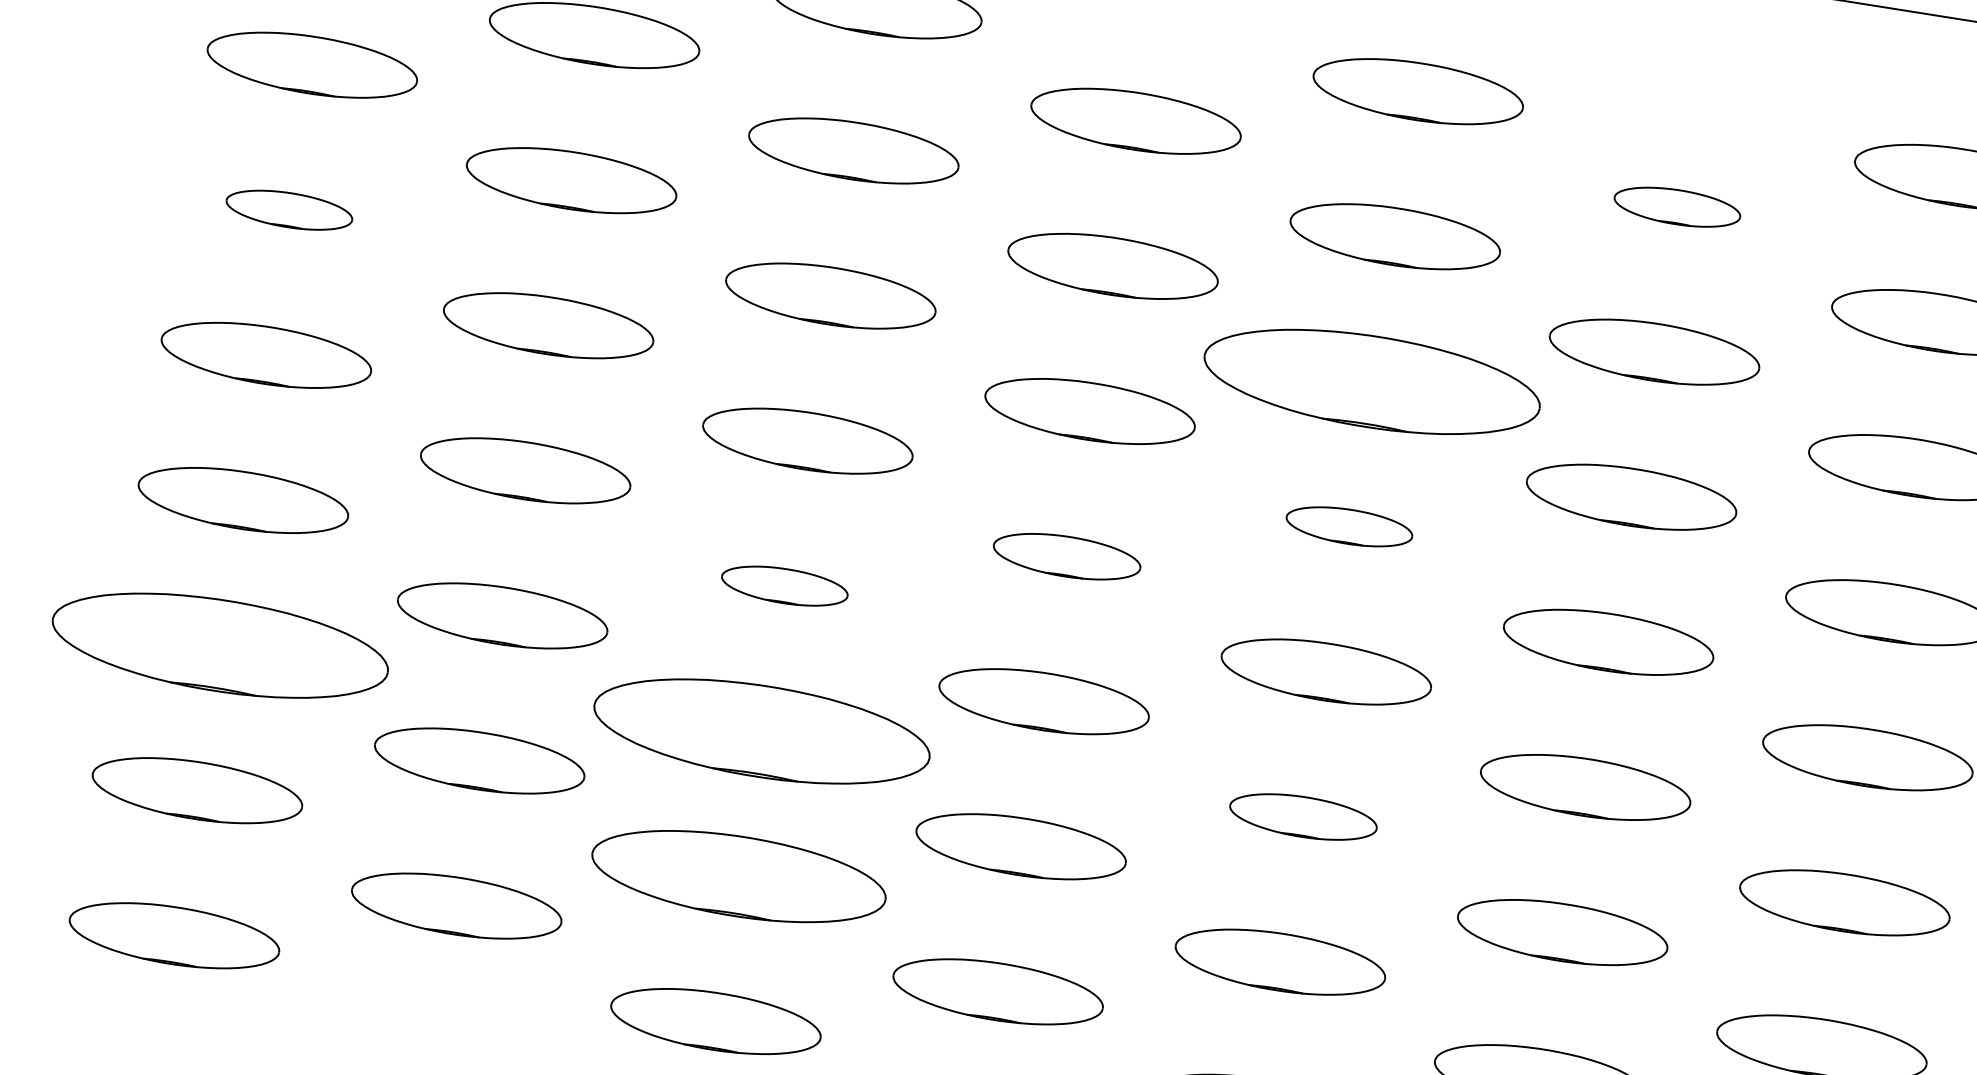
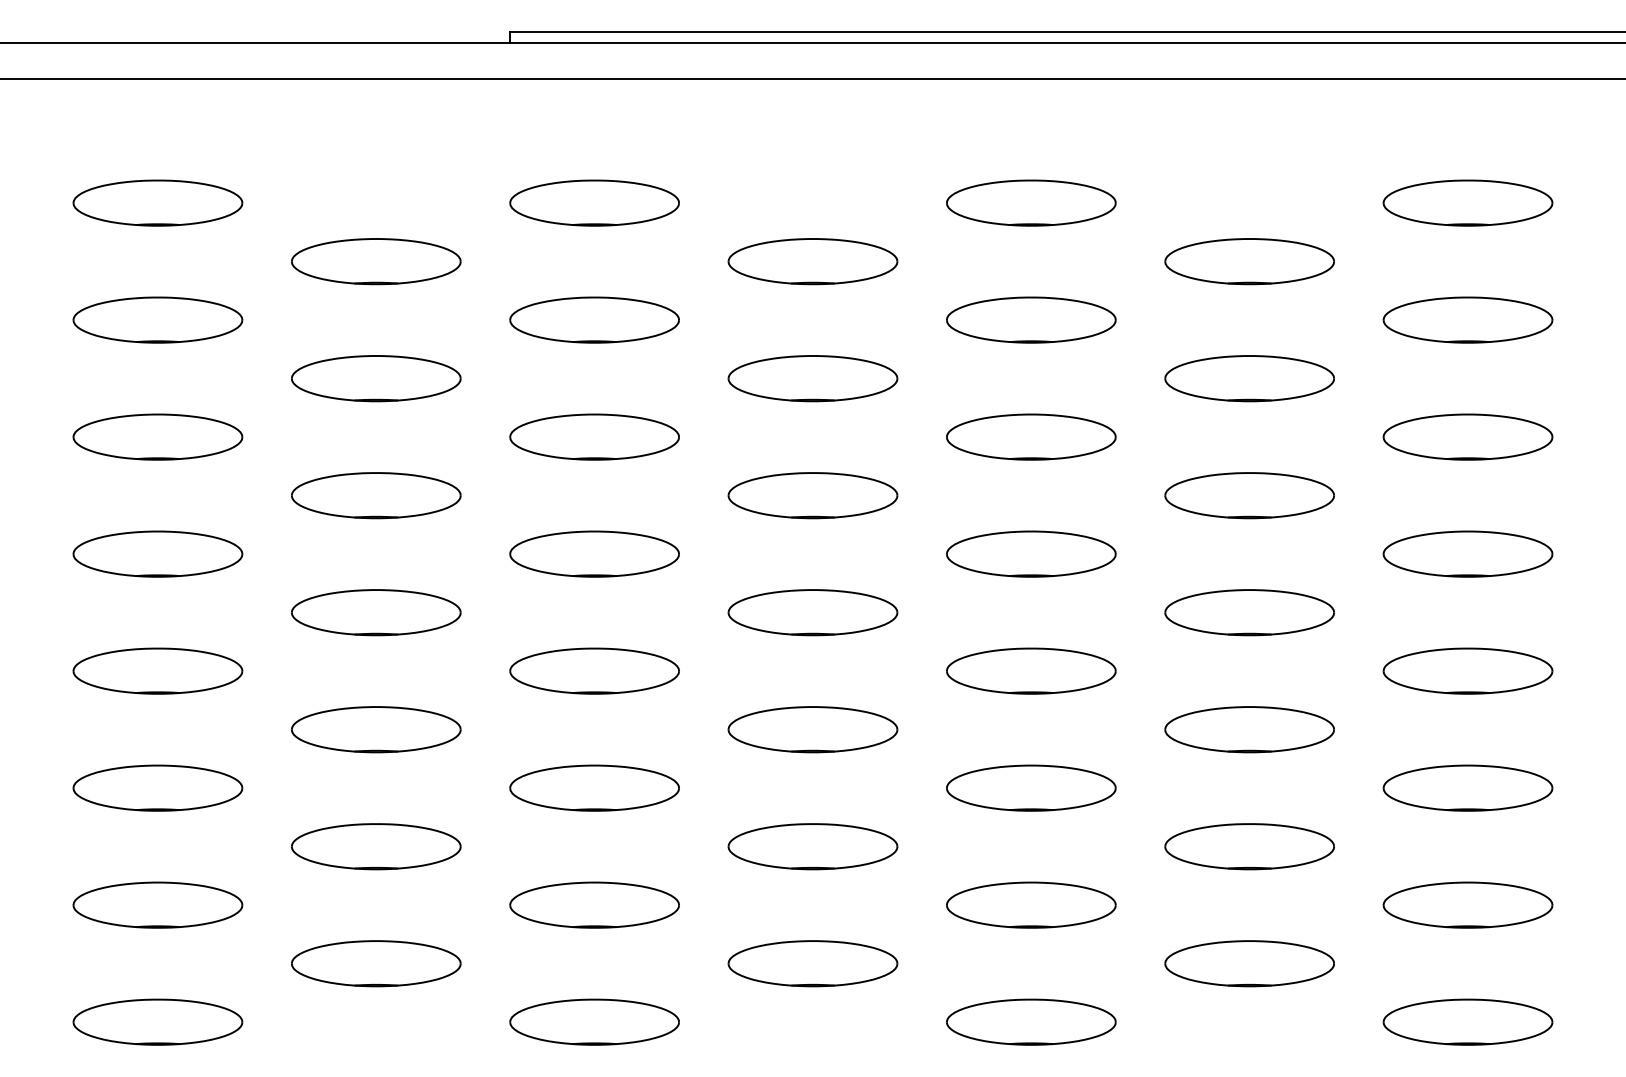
part: (1677, 206) -> (1249, 261), size x1.67
part: (288, 209) -> (157, 436), size x1.67
part: (1372, 381) -> (1031, 436), size x0.62
part: (1349, 526) -> (1031, 553), size x1.67
part: (1066, 556) -> (812, 612), size x1.43
part: (784, 585) -> (594, 670), size x1.67
part: (220, 644) -> (157, 787), size x0.62
part: (761, 730) -> (594, 787), size x0.62
part: (1303, 816) -> (1031, 787), size x1.43
part: (738, 875) -> (594, 904), size x0.71

